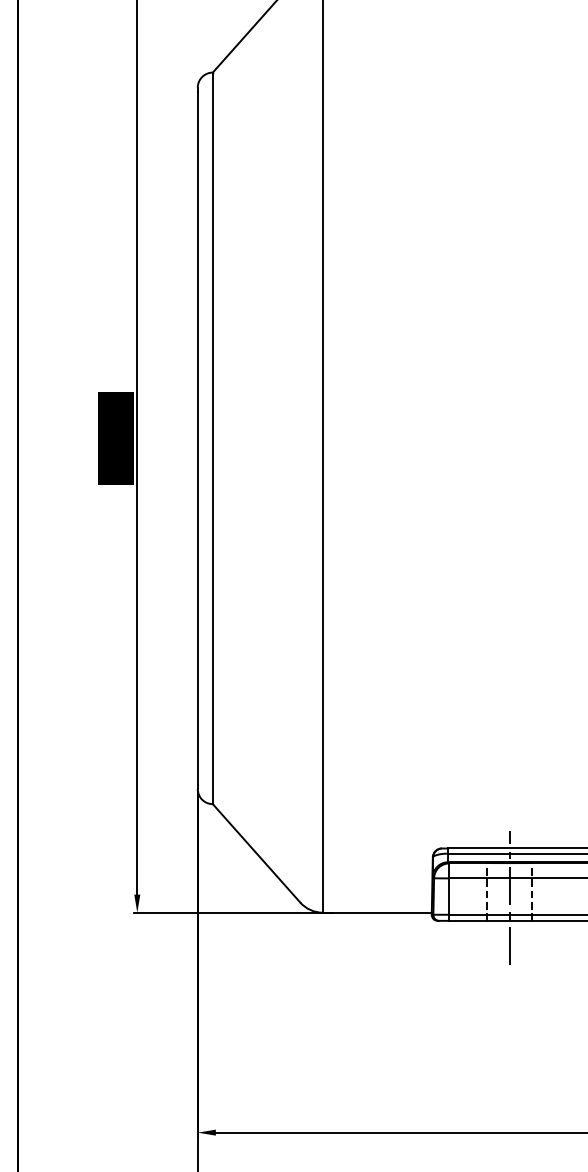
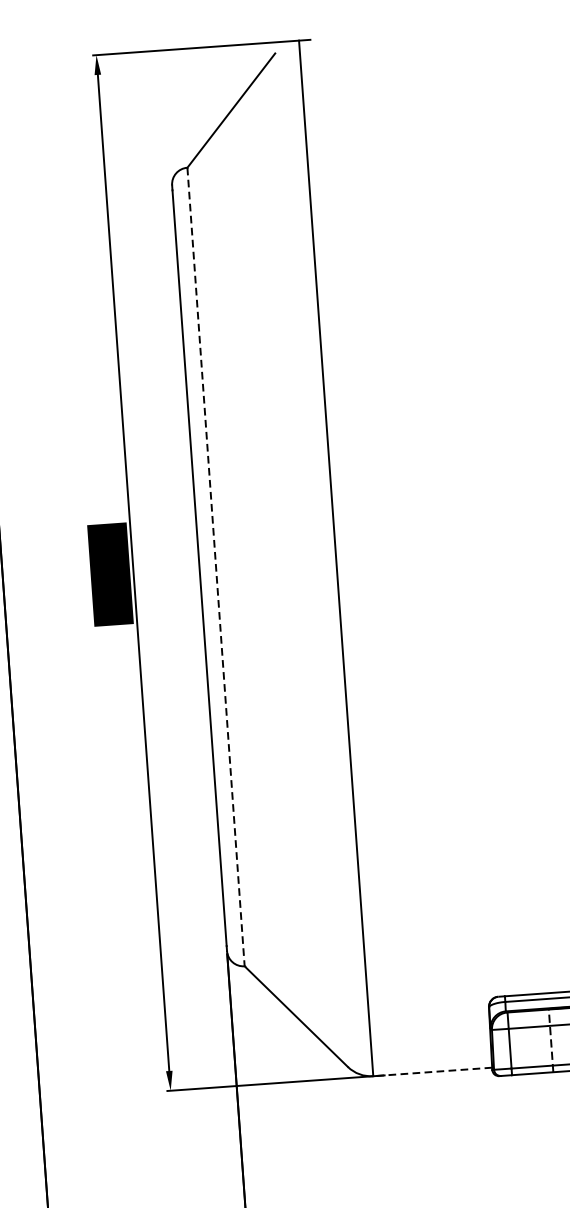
line: (212, 438) -> (215, 567), solid -> dashed
line: (376, 912) -> (431, 1071), solid -> dashed

